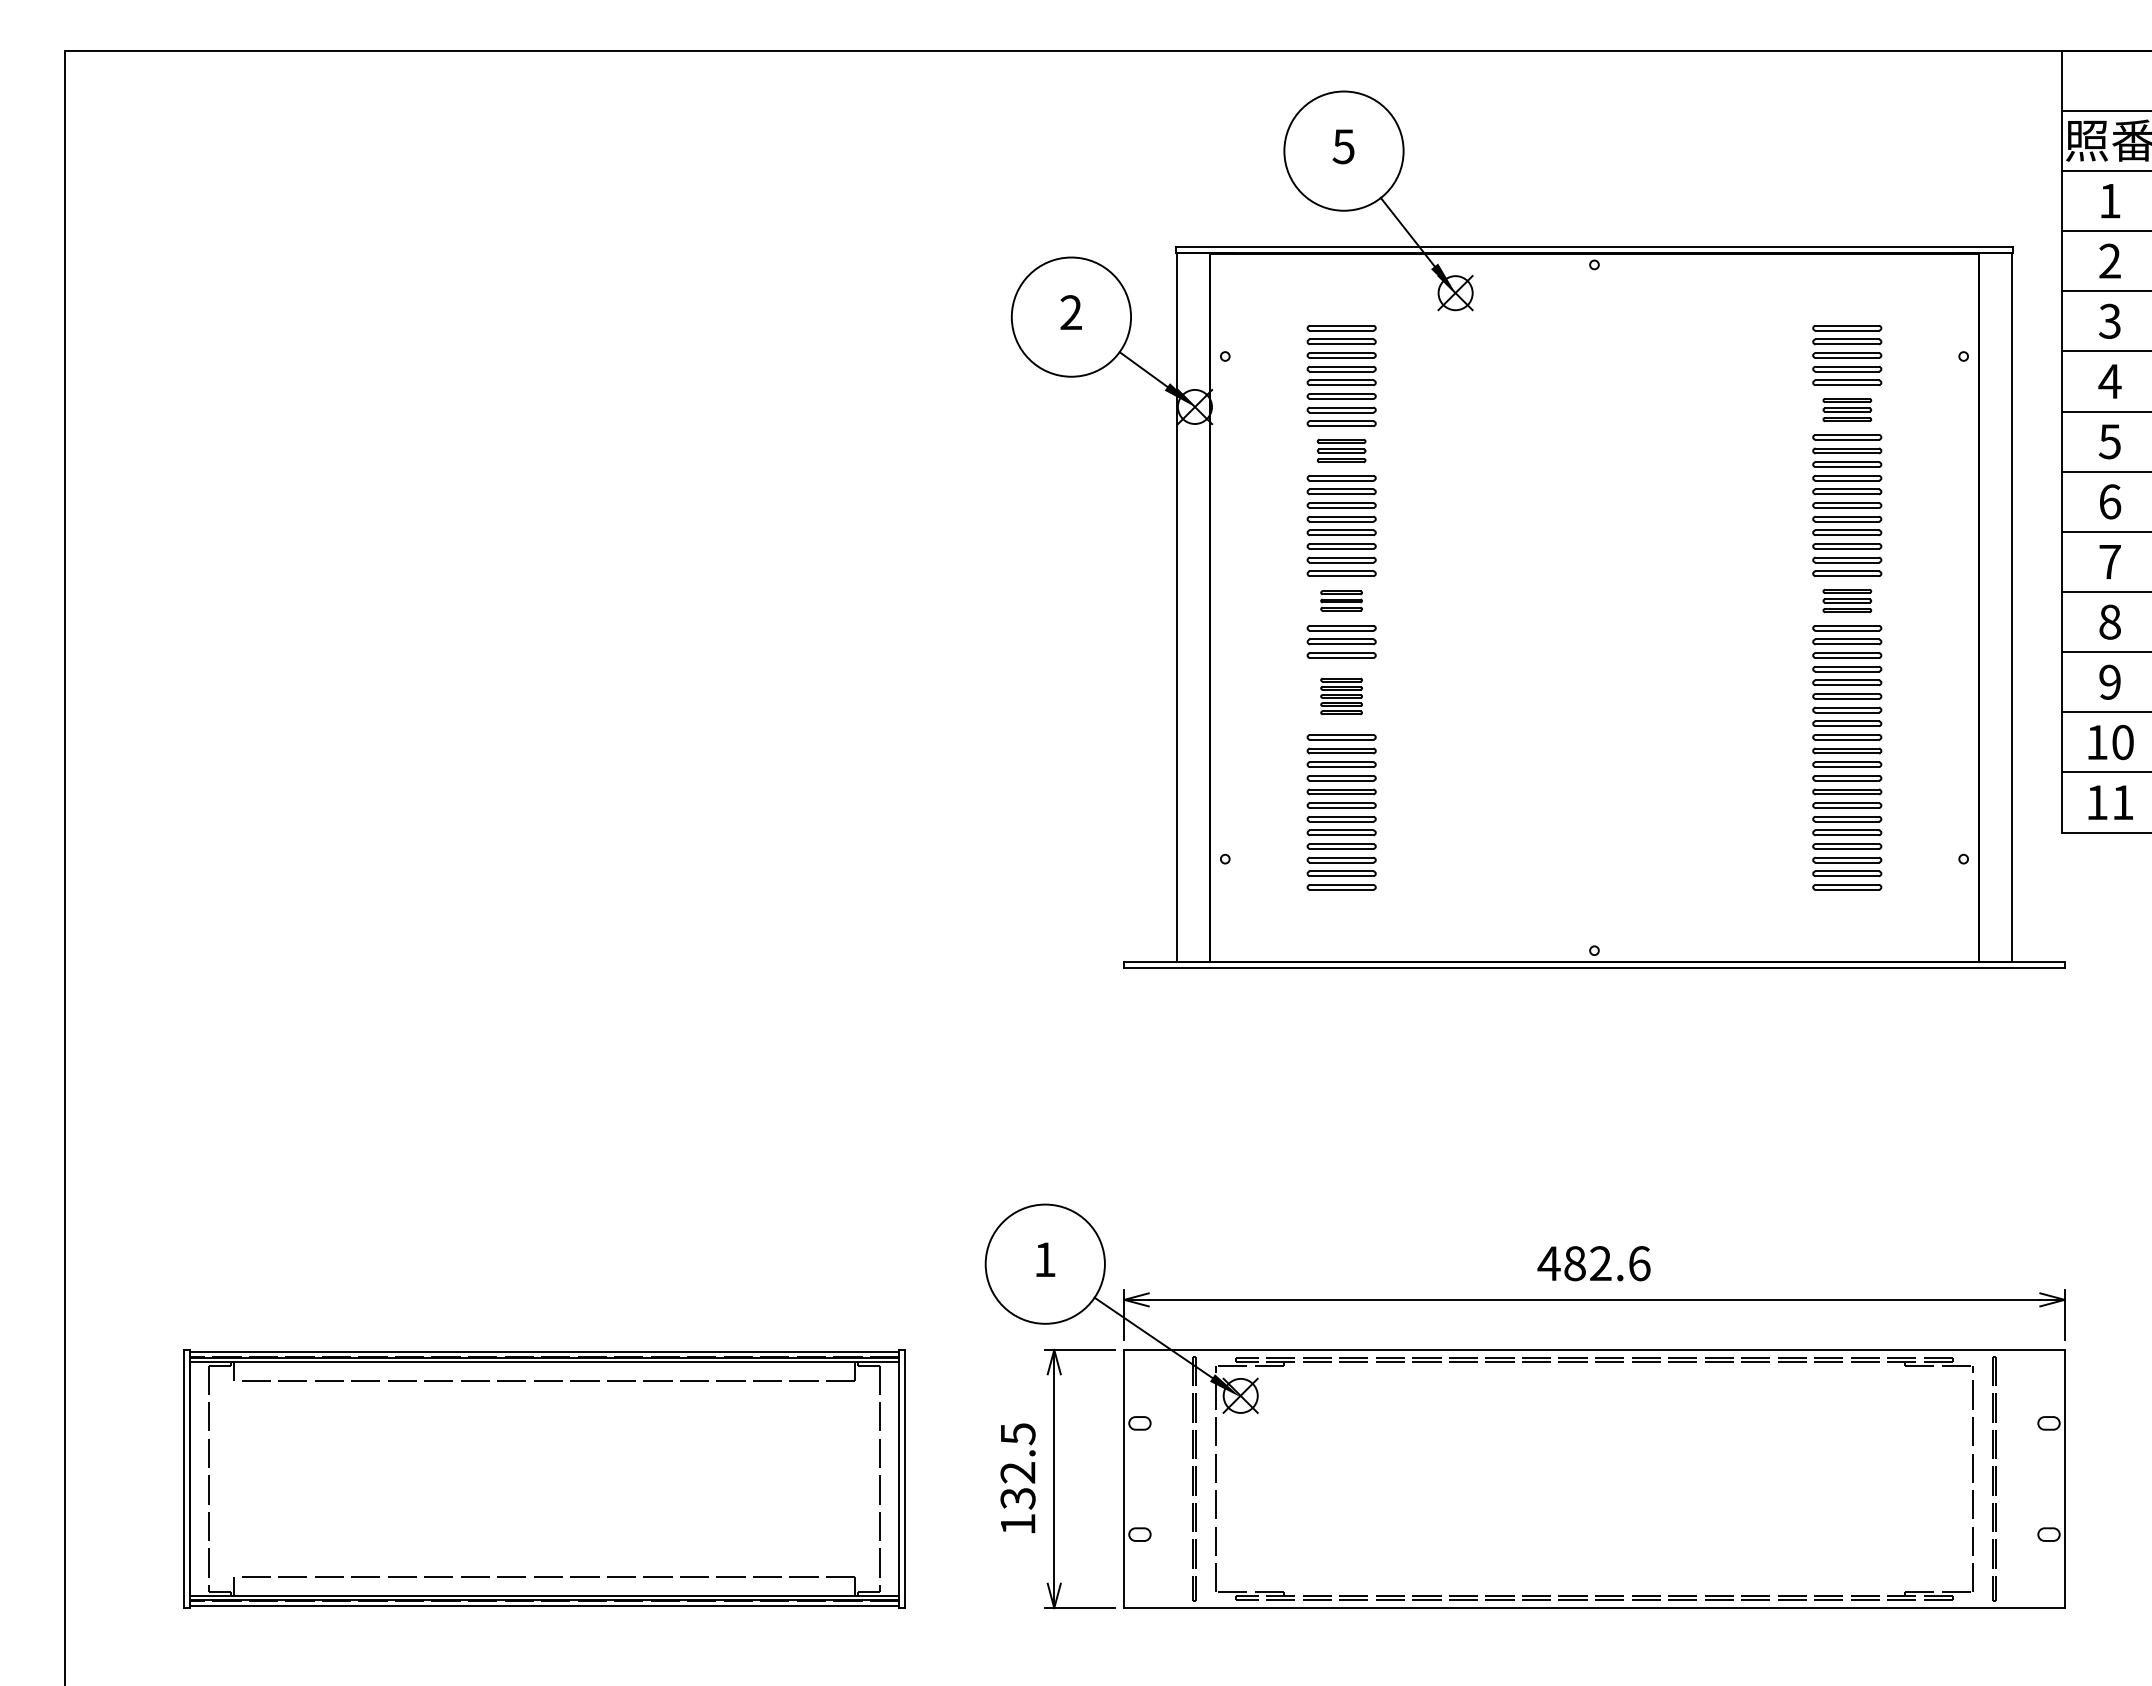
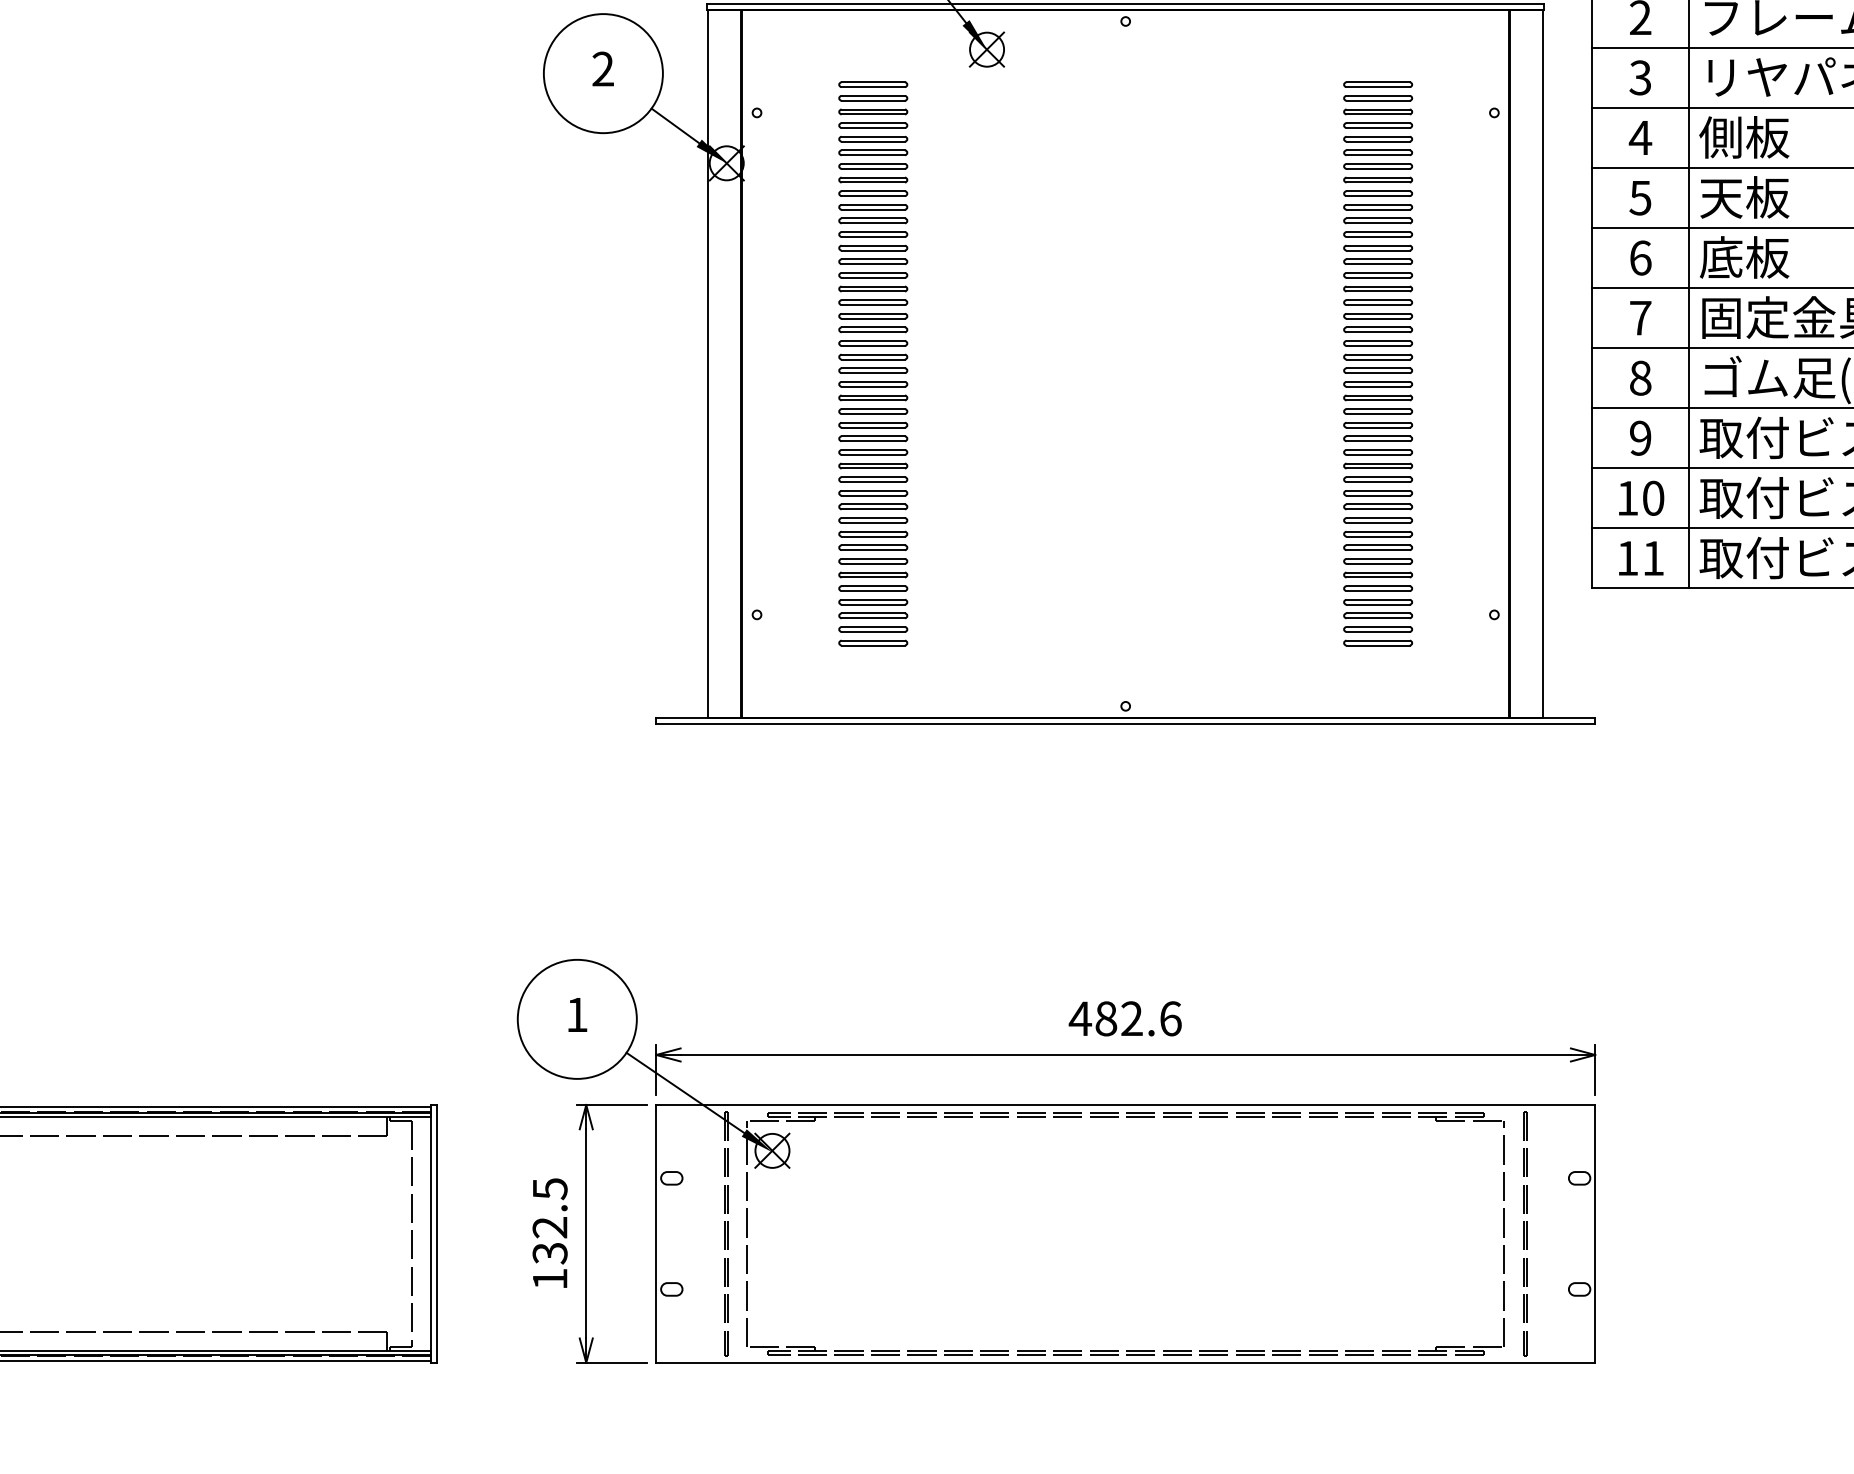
part: (1847, 409) -> (1378, 165), size x1.43
part: (1341, 450) -> (873, 206), size x1.43
part: (1341, 600) -> (873, 356), size x1.67
part: (1847, 600) -> (1378, 356), size x1.43
part: (1341, 696) -> (873, 452), size x1.67

